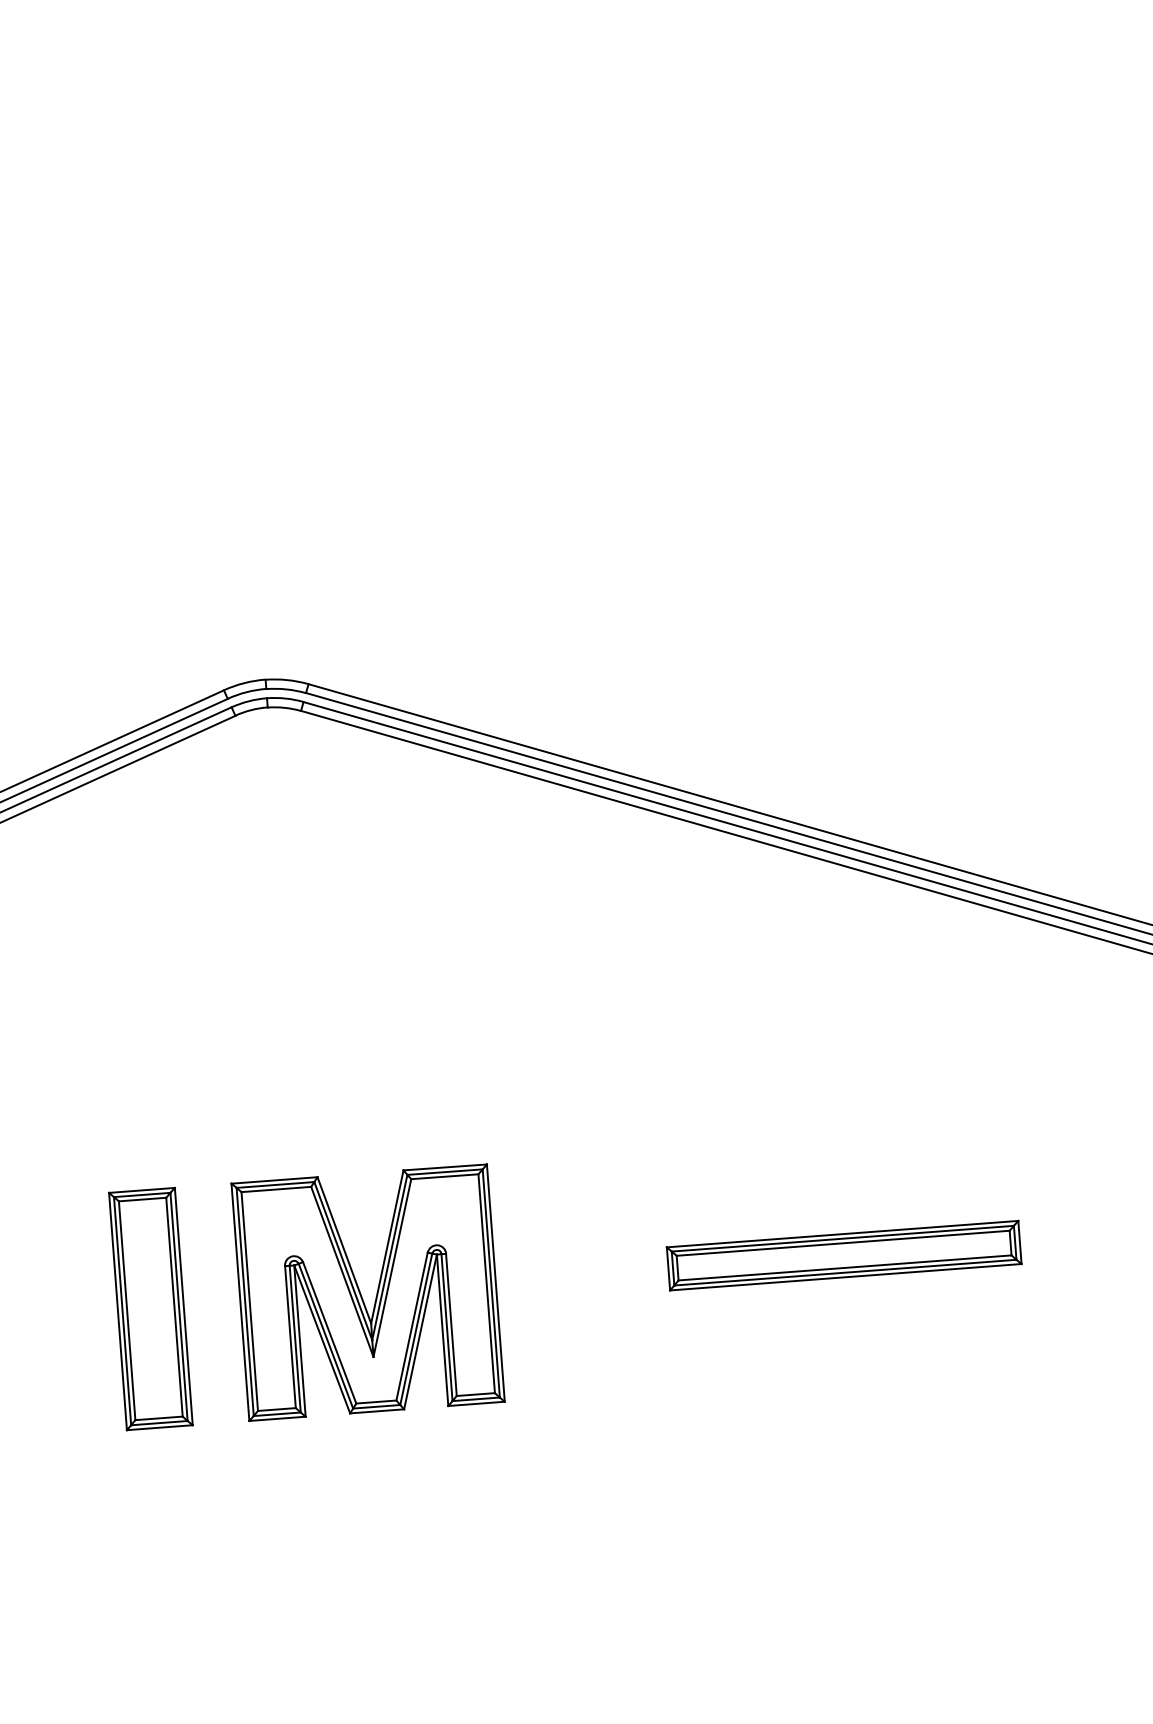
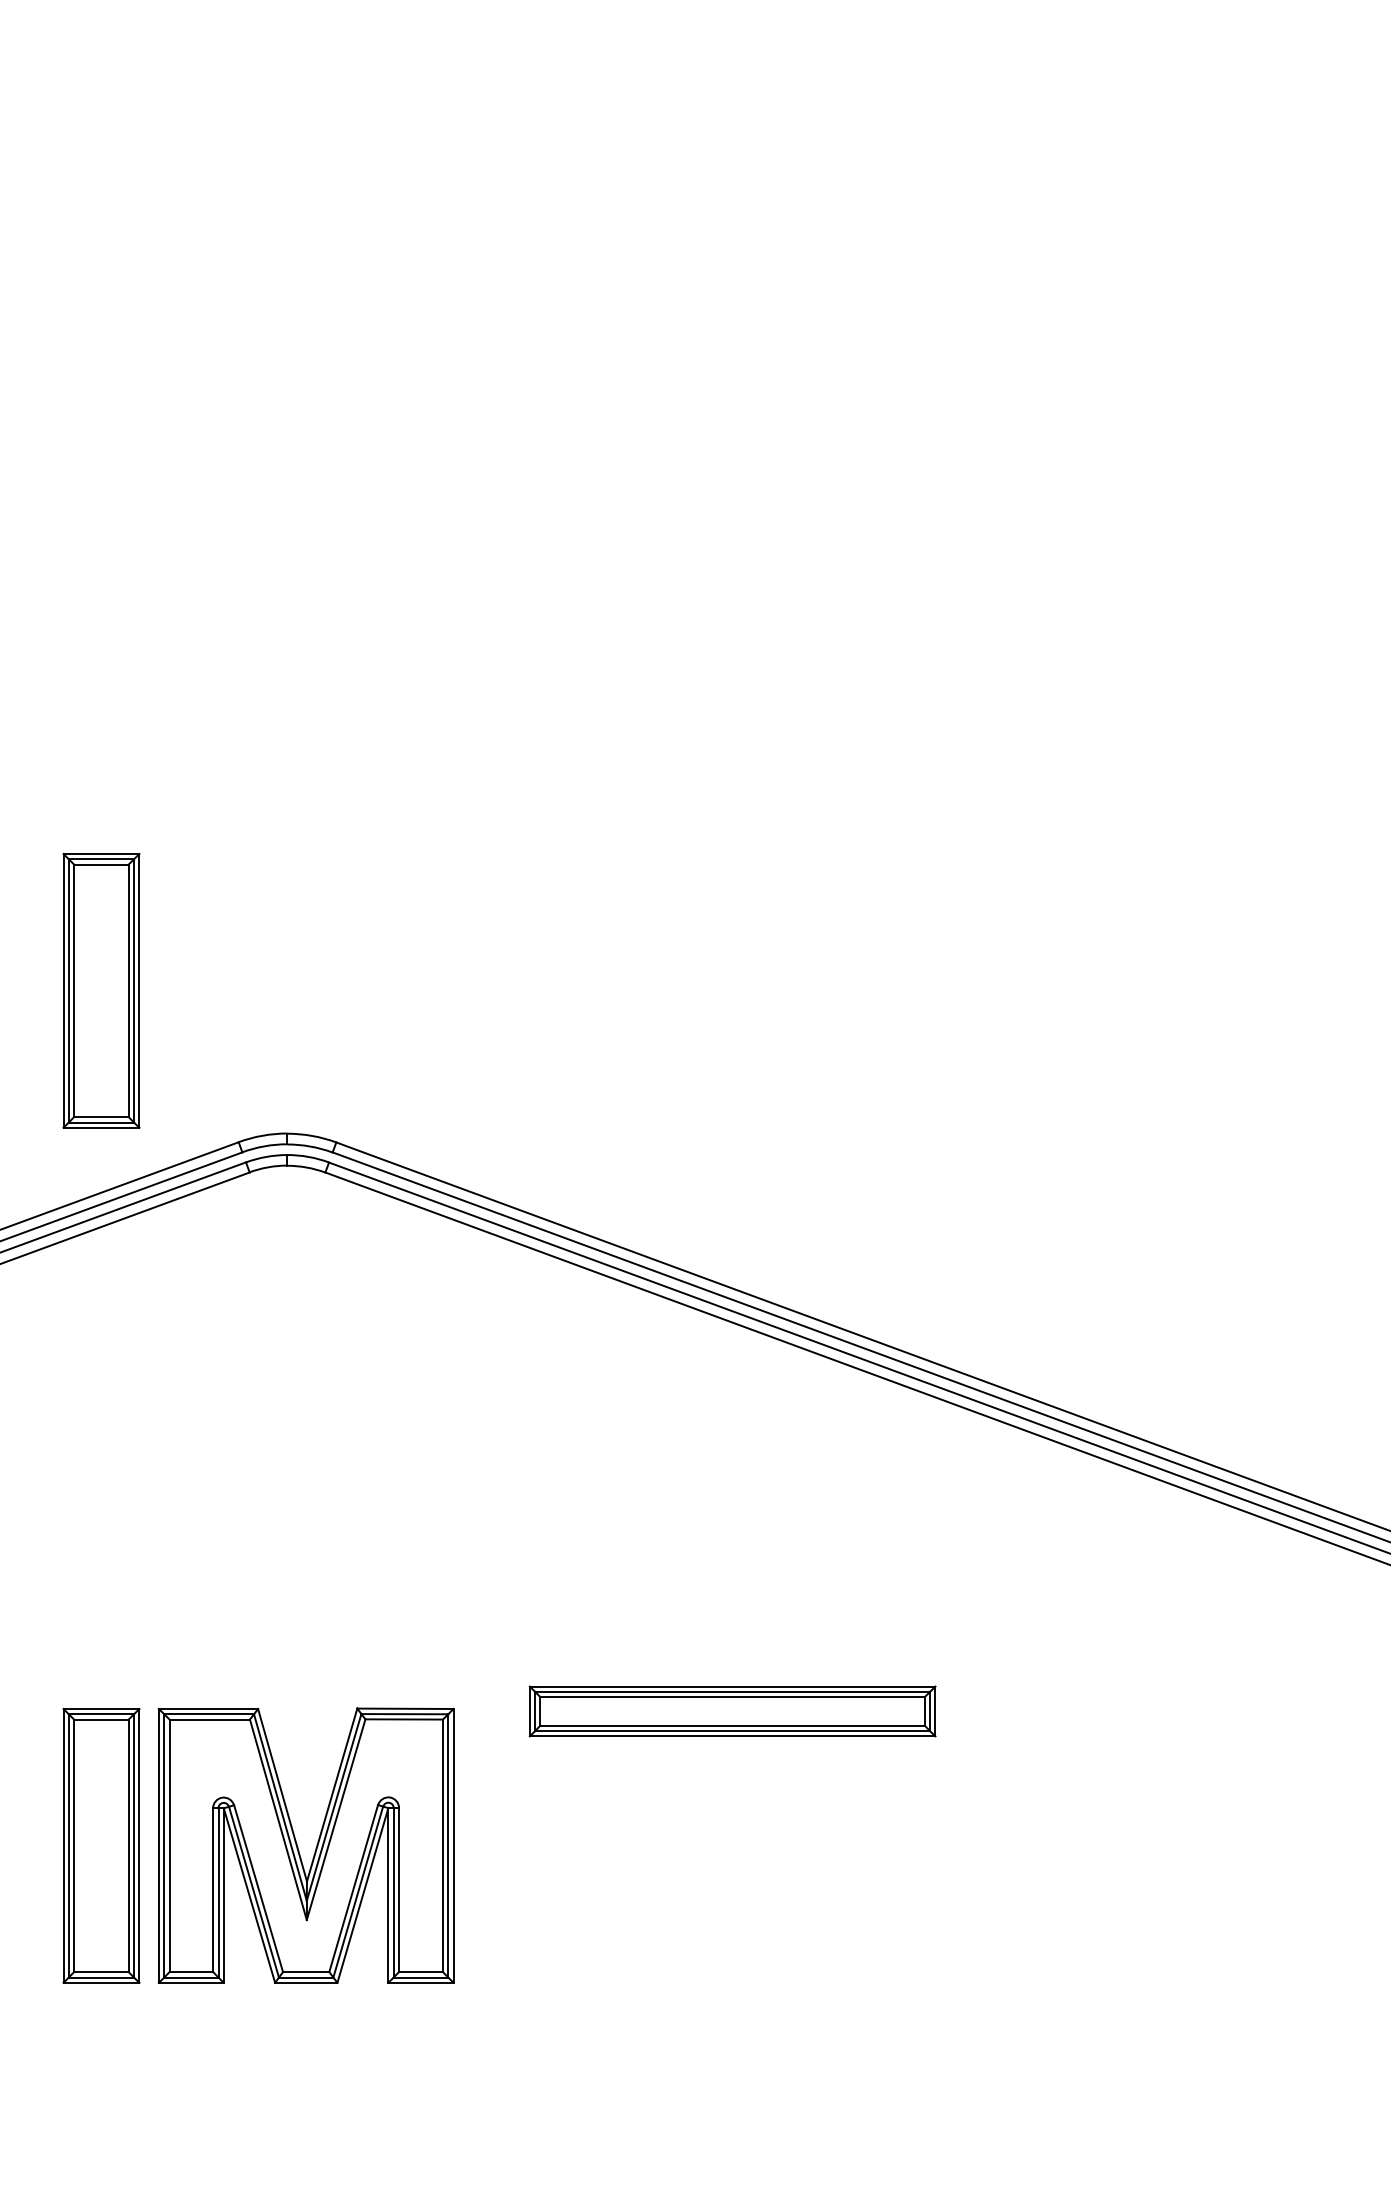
part: (95, 567) -> (101, 990), added
part: (844, 1255) -> (732, 1711), moved
part: (361, 1294) -> (298, 1847), moved

